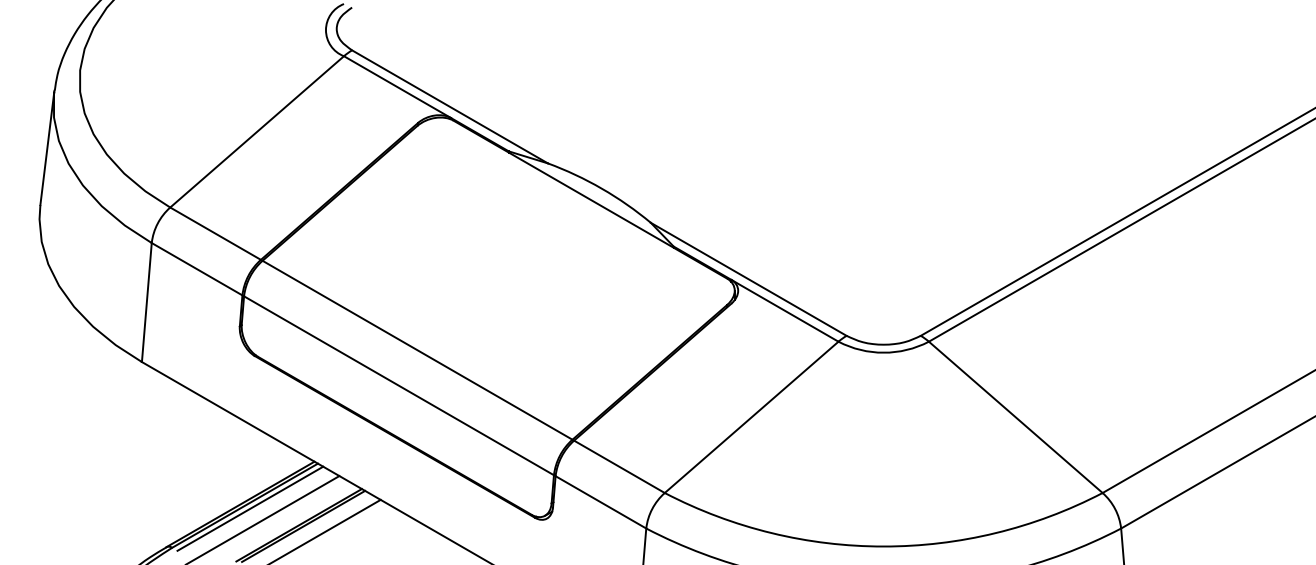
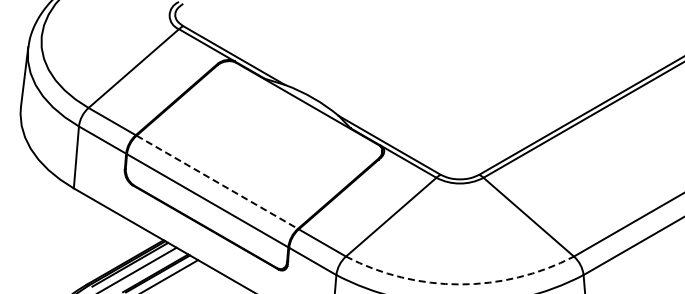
line: (417, 350) -> (217, 182), solid -> dashed
arc: (884, 546) -> (460, 284), solid -> dashed

